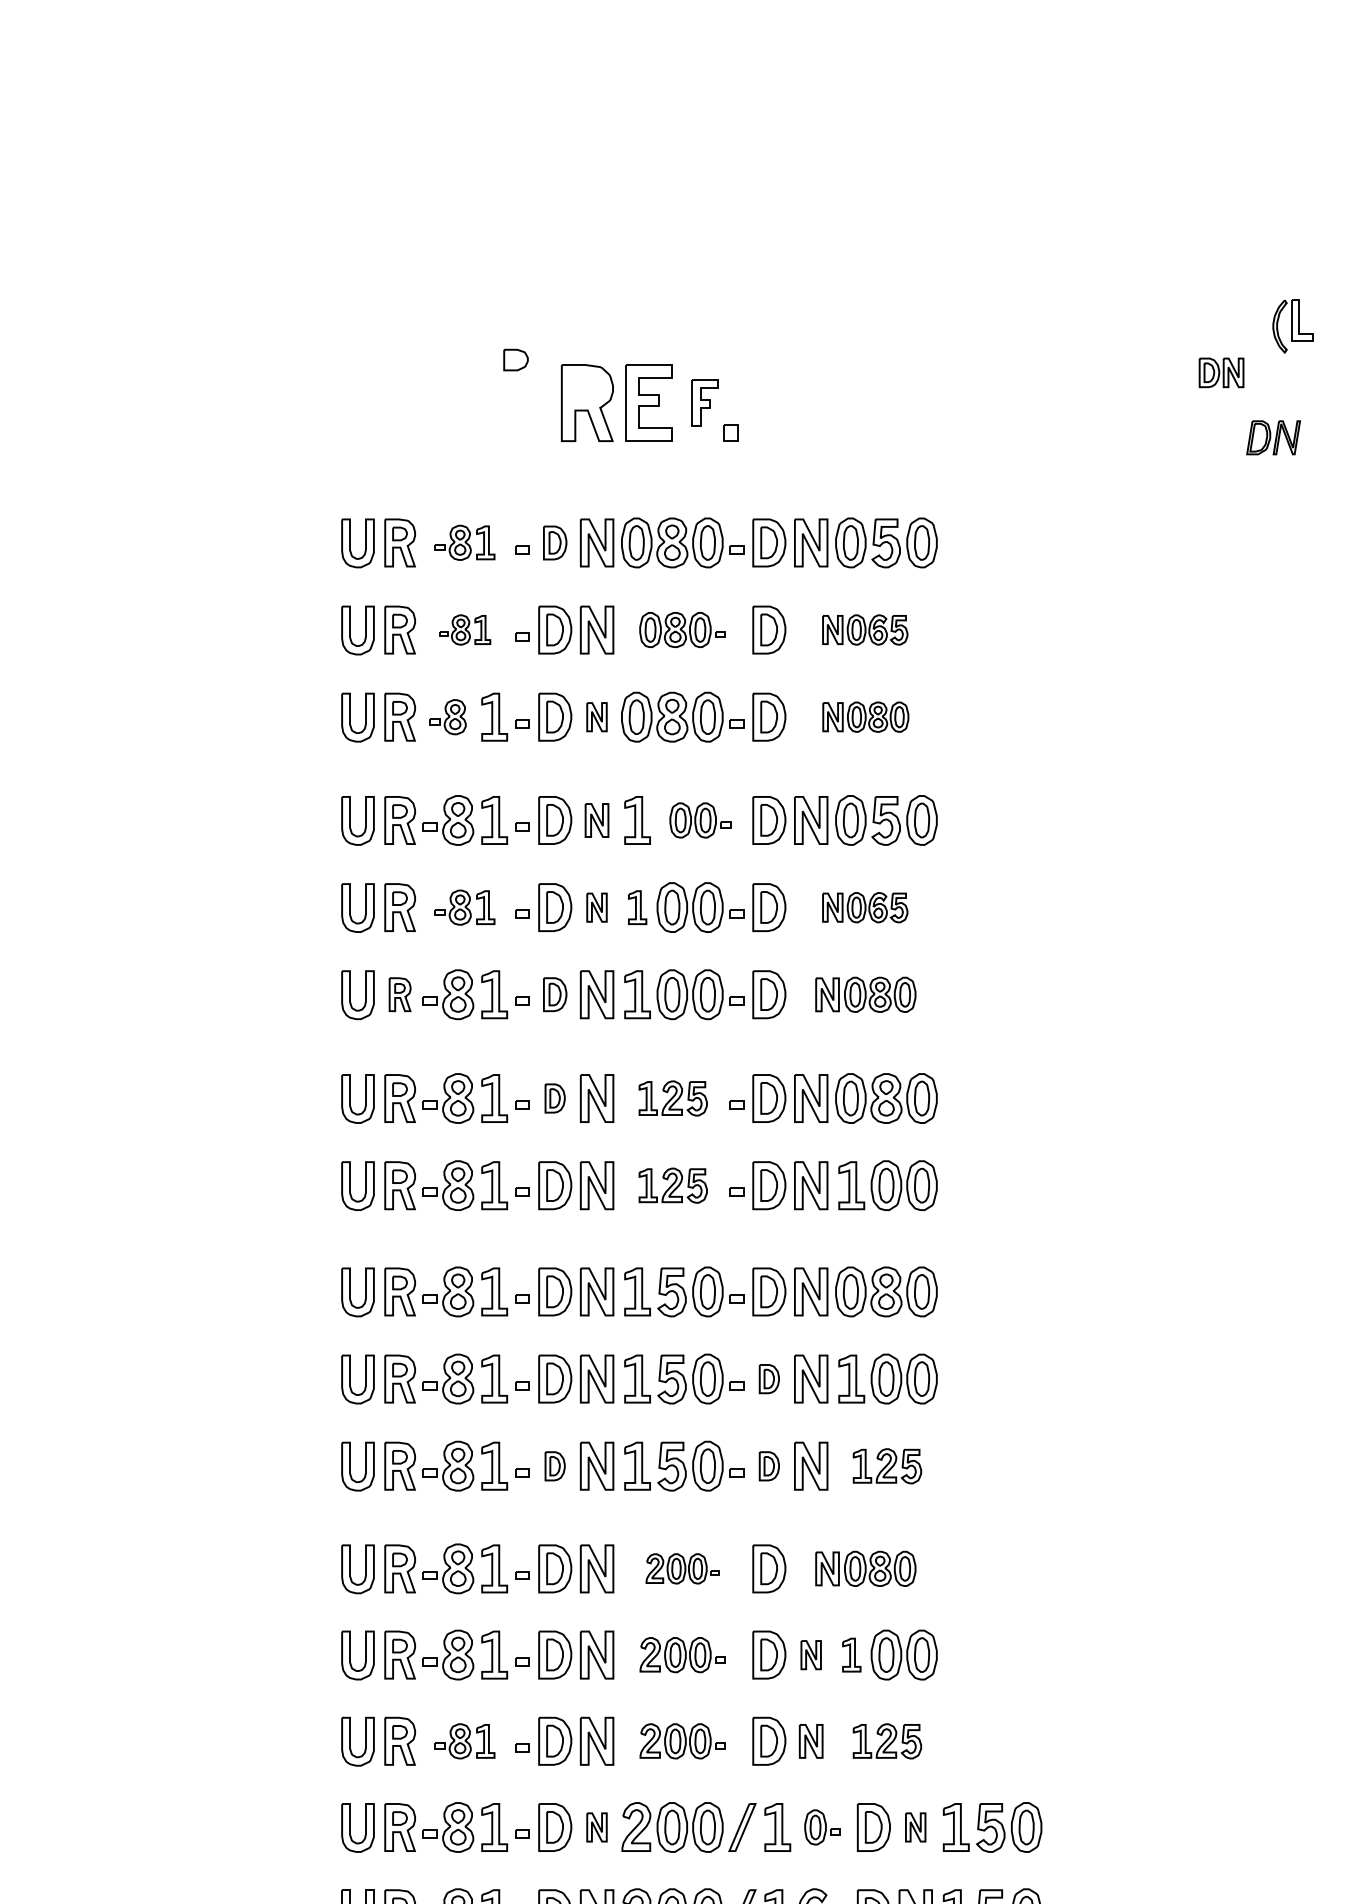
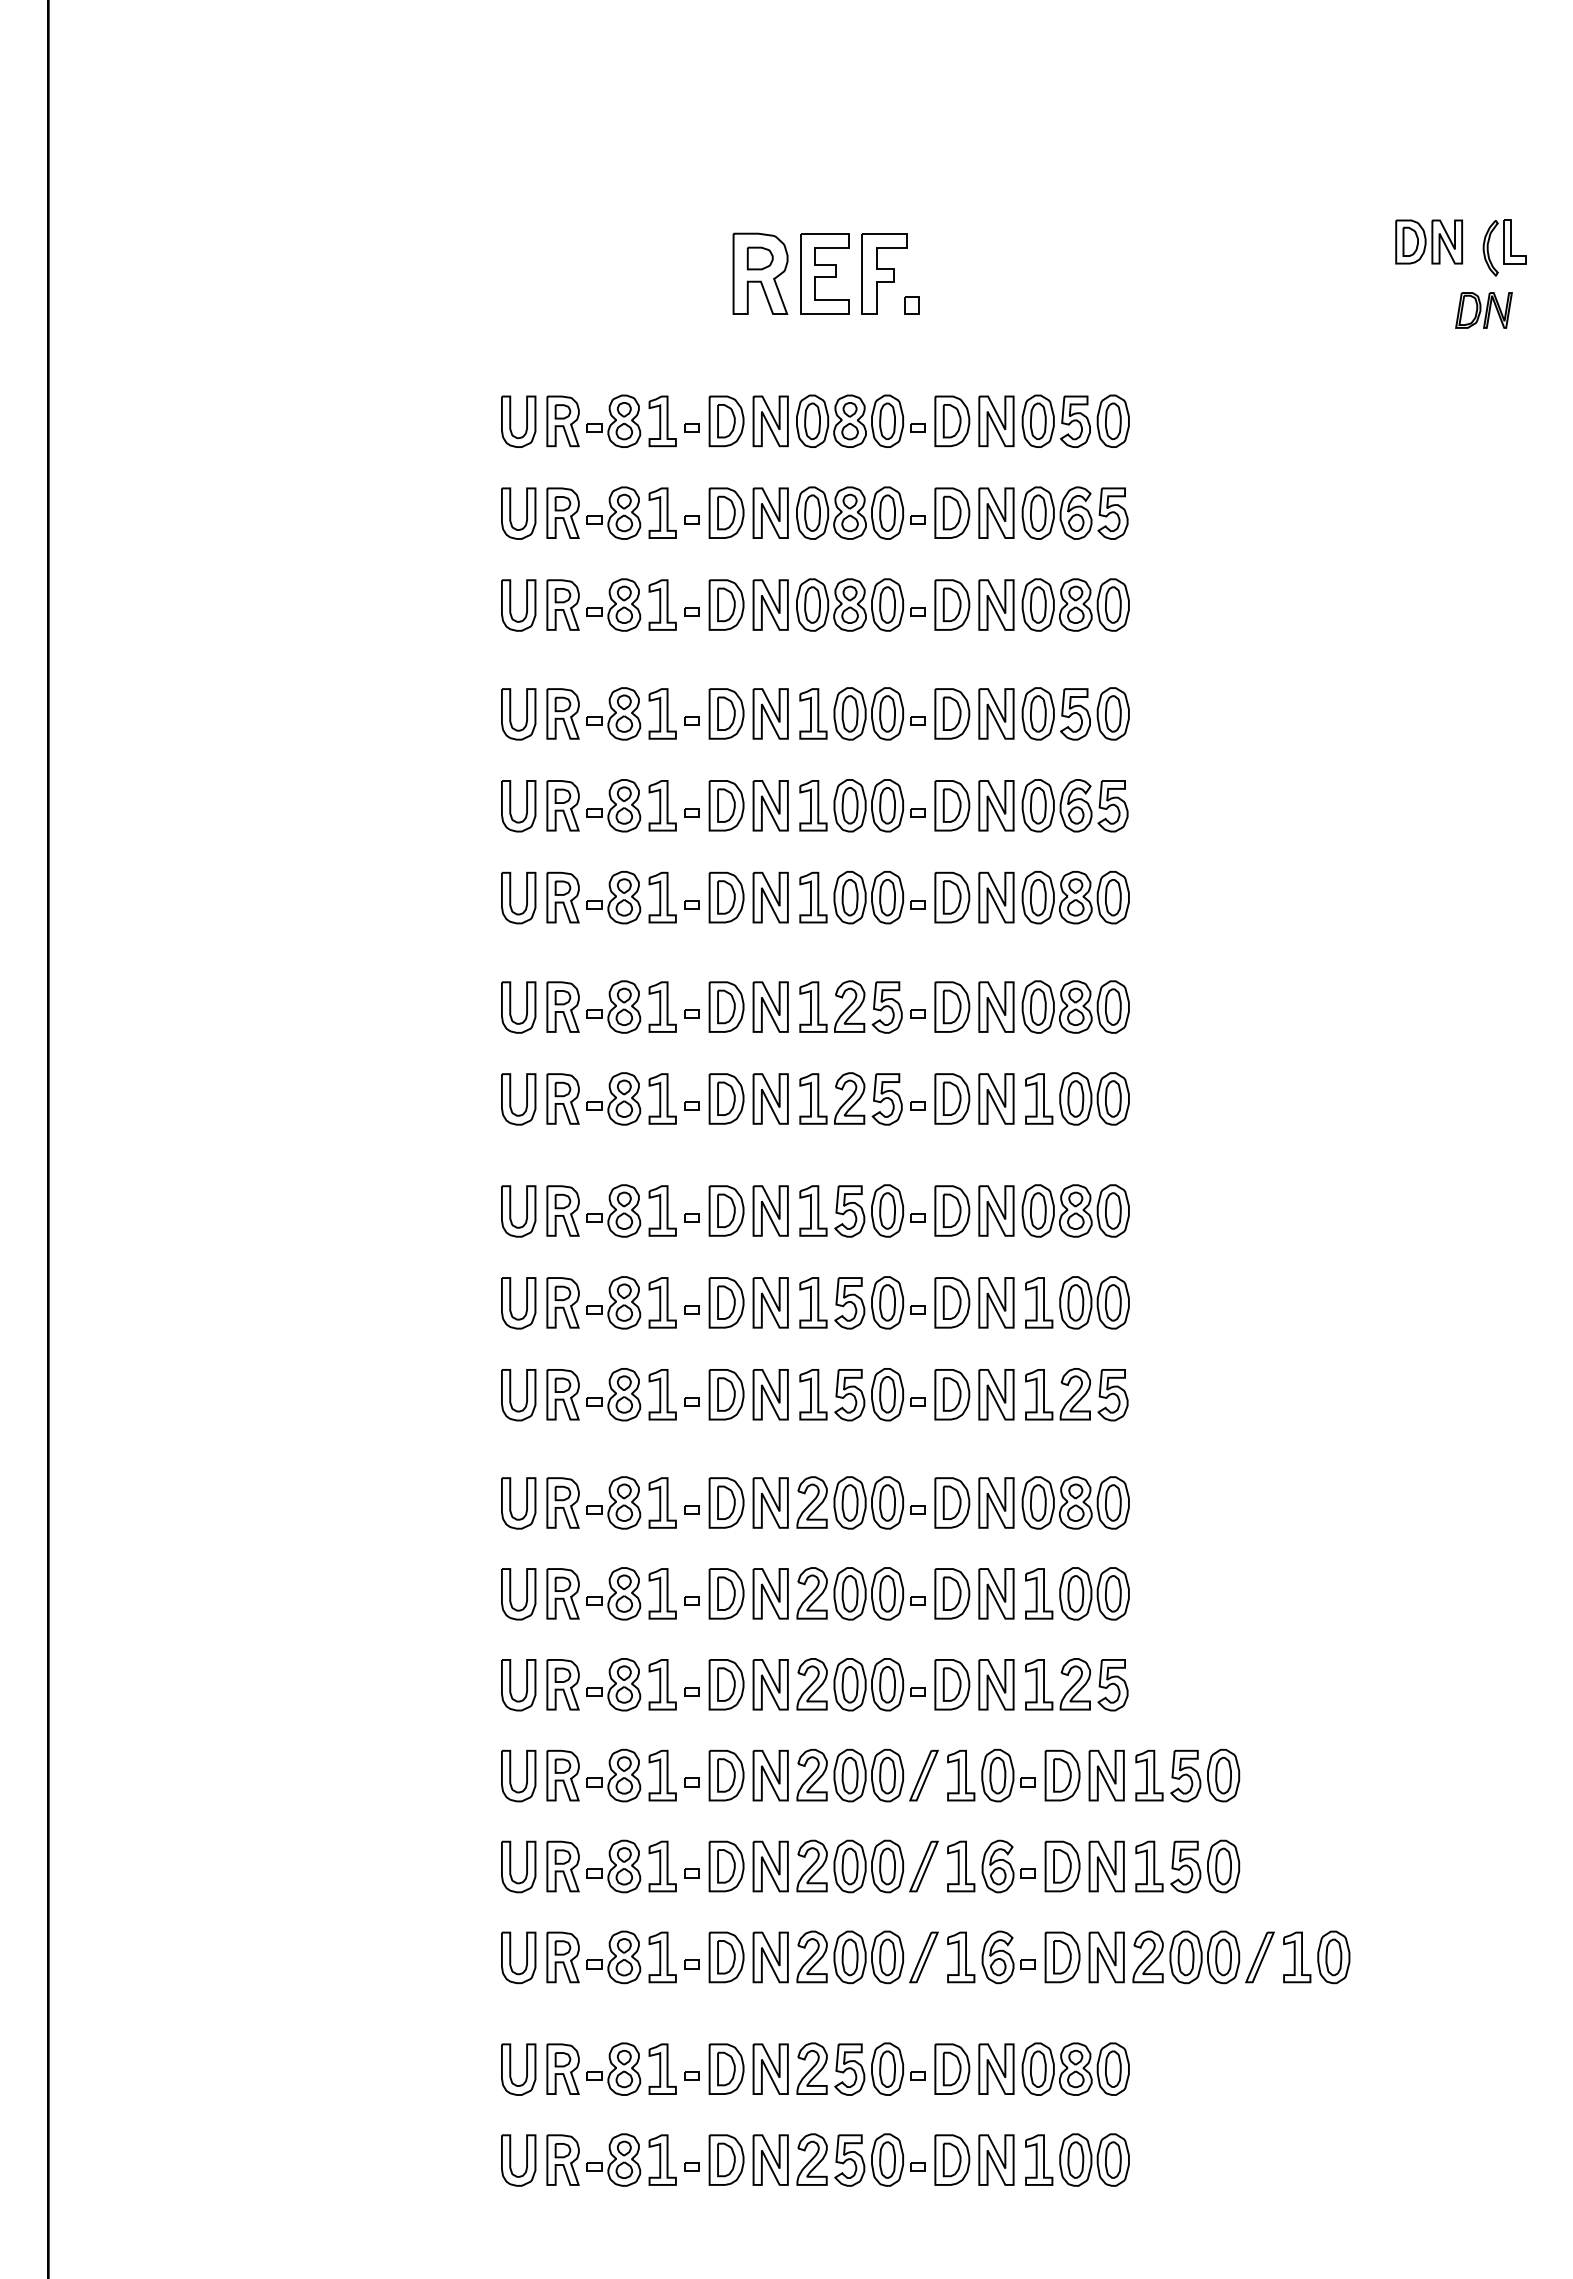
part: (1293, 325) -> (1504, 247), moved
part: (515, 360) -> (759, 258), moved
part: (1220, 372) -> (1428, 241), size x1.43
part: (704, 402) -> (884, 273), size x1.67
part: (465, 542) -> (631, 420), size x1.43
part: (555, 543) -> (726, 421), size x1.43
part: (465, 629) -> (631, 512), size x1.67
part: (682, 629) -> (860, 512), size x1.43
part: (865, 629) -> (1053, 512), size x1.67
part: (447, 716) -> (613, 604), size x1.43
part: (596, 716) -> (770, 604), size x1.67
part: (865, 716) -> (1053, 604), size x1.67
part: (596, 820) -> (770, 713), size x1.43
part: (700, 820) -> (879, 713), size x1.43
part: (465, 907) -> (631, 805), size x1.43
part: (596, 907) -> (770, 805), size x1.67
part: (637, 907) -> (813, 805), size x1.43
part: (865, 907) -> (1053, 805), size x1.67
part: (399, 994) -> (562, 897), size x1.43
part: (555, 994) -> (726, 897), size x1.43
part: (865, 994) -> (1053, 897), size x1.43
part: (555, 1097) -> (726, 1006), size x1.67
part: (672, 1097) -> (850, 1006), size x1.43
part: (672, 1185) -> (850, 1098), size x1.43
part: (769, 1378) -> (952, 1302), size x1.67
part: (555, 1466) -> (726, 1394), size x1.67
part: (769, 1466) -> (952, 1394), size x1.67
part: (887, 1466) -> (1076, 1394), size x1.43
part: (682, 1568) -> (860, 1502), size x1.67
part: (865, 1568) -> (1053, 1502), size x1.43
part: (682, 1654) -> (860, 1593), size x1.43
part: (811, 1654) -> (996, 1593), size x1.67
part: (852, 1654) -> (1039, 1593), size x1.43
part: (465, 1741) -> (631, 1684), size x1.43
part: (682, 1741) -> (860, 1684), size x1.43
part: (811, 1741) -> (996, 1684), size x1.43
part: (887, 1741) -> (1076, 1684), size x1.43
part: (596, 1827) -> (770, 1775), size x1.67
part: (822, 1827) -> (1008, 1775), size x1.43
part: (915, 1827) -> (1106, 1775), size x1.67

